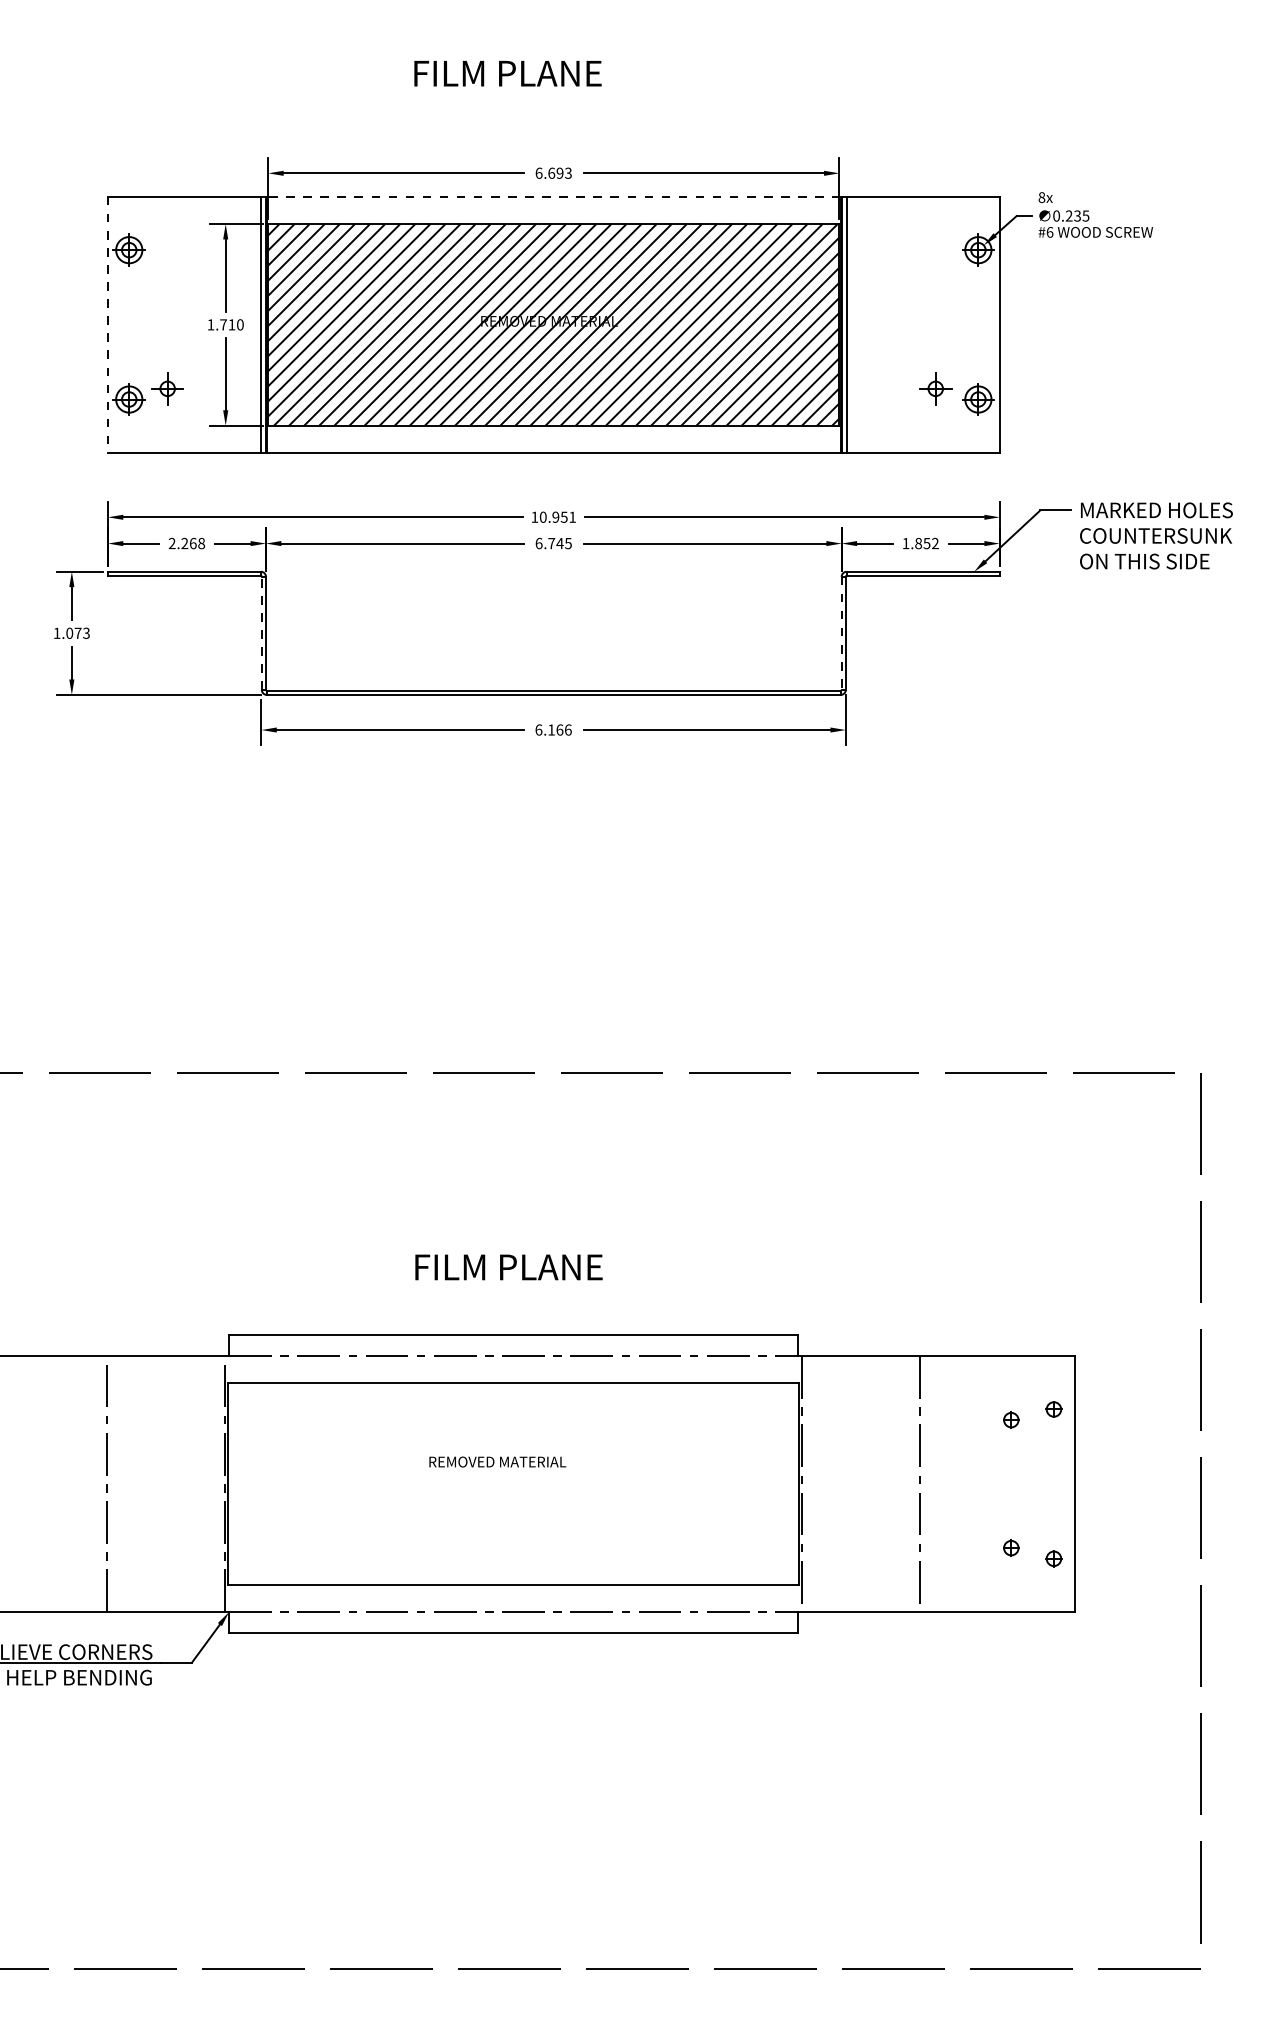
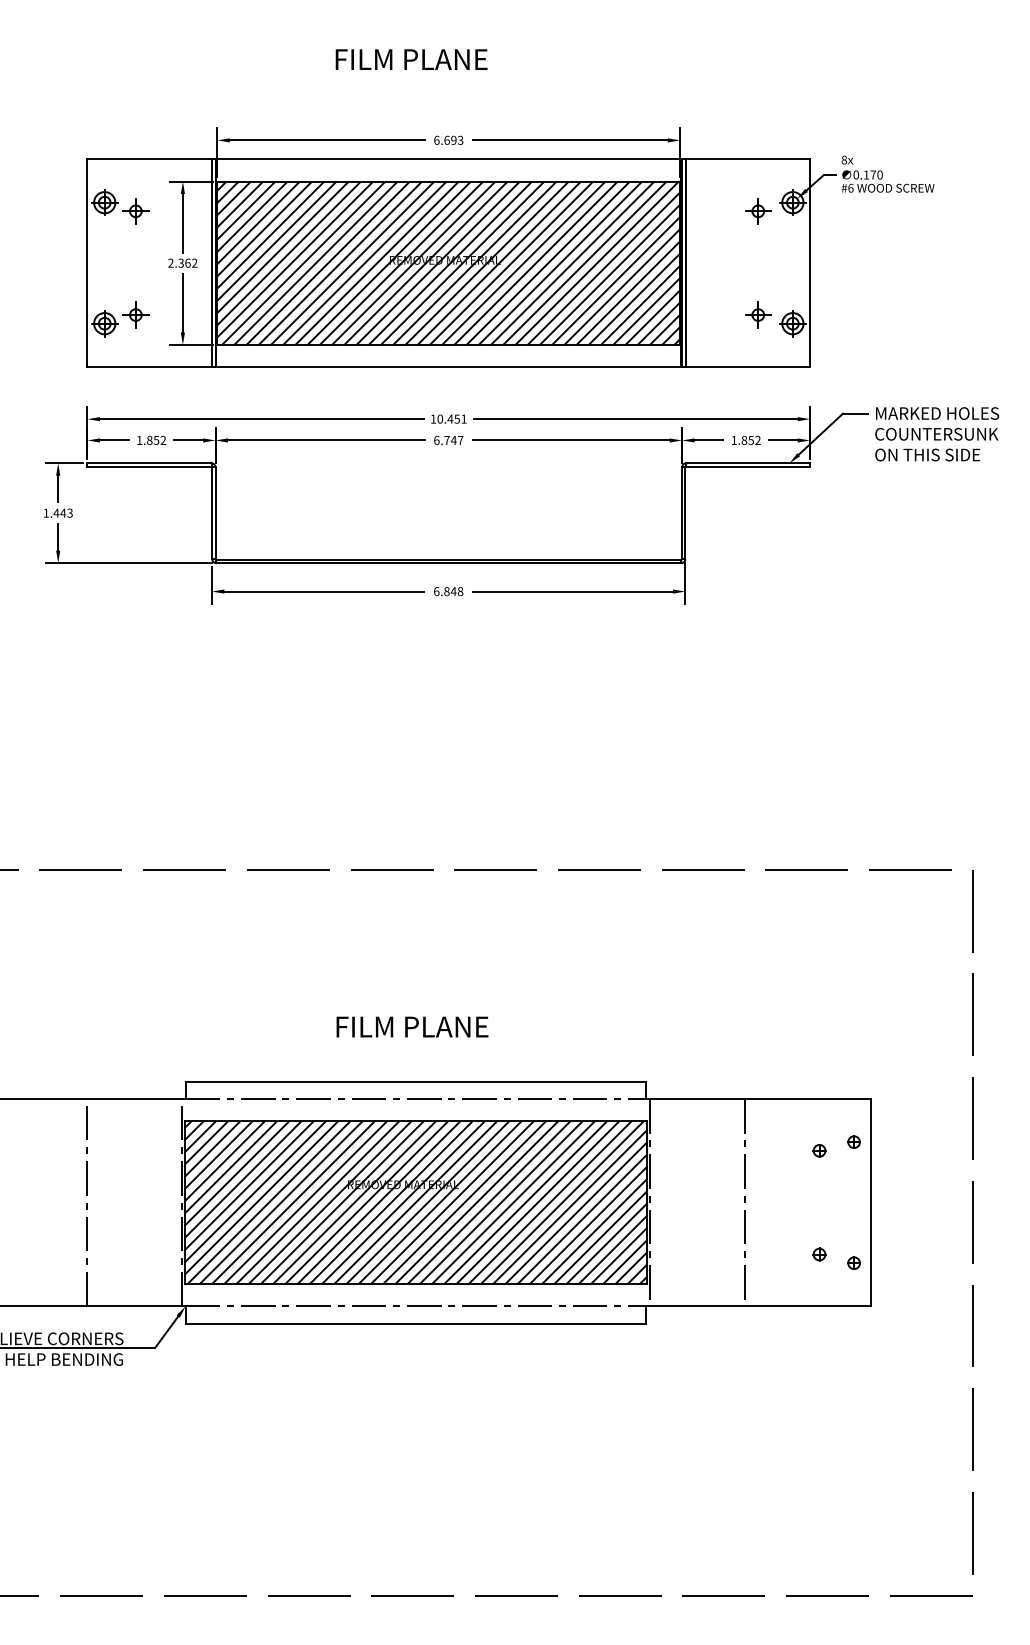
line: (553, 196) -> (448, 159), dashed -> solid
text: (1077, 215) -> (873, 174), 0.235 -> 0.170
part: (167, 260) -> (135, 211), added
part: (935, 260) -> (758, 211), added
line: (107, 324) -> (87, 262), dashed -> solid
text: (225, 324) -> (182, 262), 1.710 -> 2.362
text: (555, 516) -> (450, 418), 10.951 -> 10.451
text: (186, 543) -> (151, 440), 2.268 -> 1.852
text: (568, 543) -> (460, 440), 6.745 -> 6.747
text: (73, 632) -> (59, 512), 1.073 -> 1.443
line: (261, 633) -> (211, 513), dashed -> solid
line: (841, 633) -> (681, 513), dashed -> solid
text: (559, 729) -> (453, 591), 6.166 -> 6.848
hatch: (512, 1483) -> (415, 1202), added

